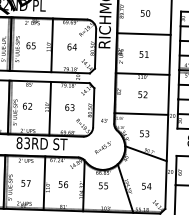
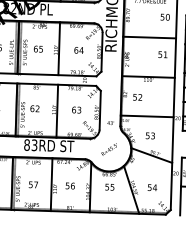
text: (144, 12) -> (164, 16), moved
text: (143, 54) -> (162, 54), moved
text: (142, 94) -> (137, 97), moved

